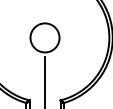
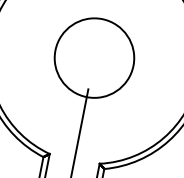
circle: (44, 37) -> (93, 57), size x1.67

